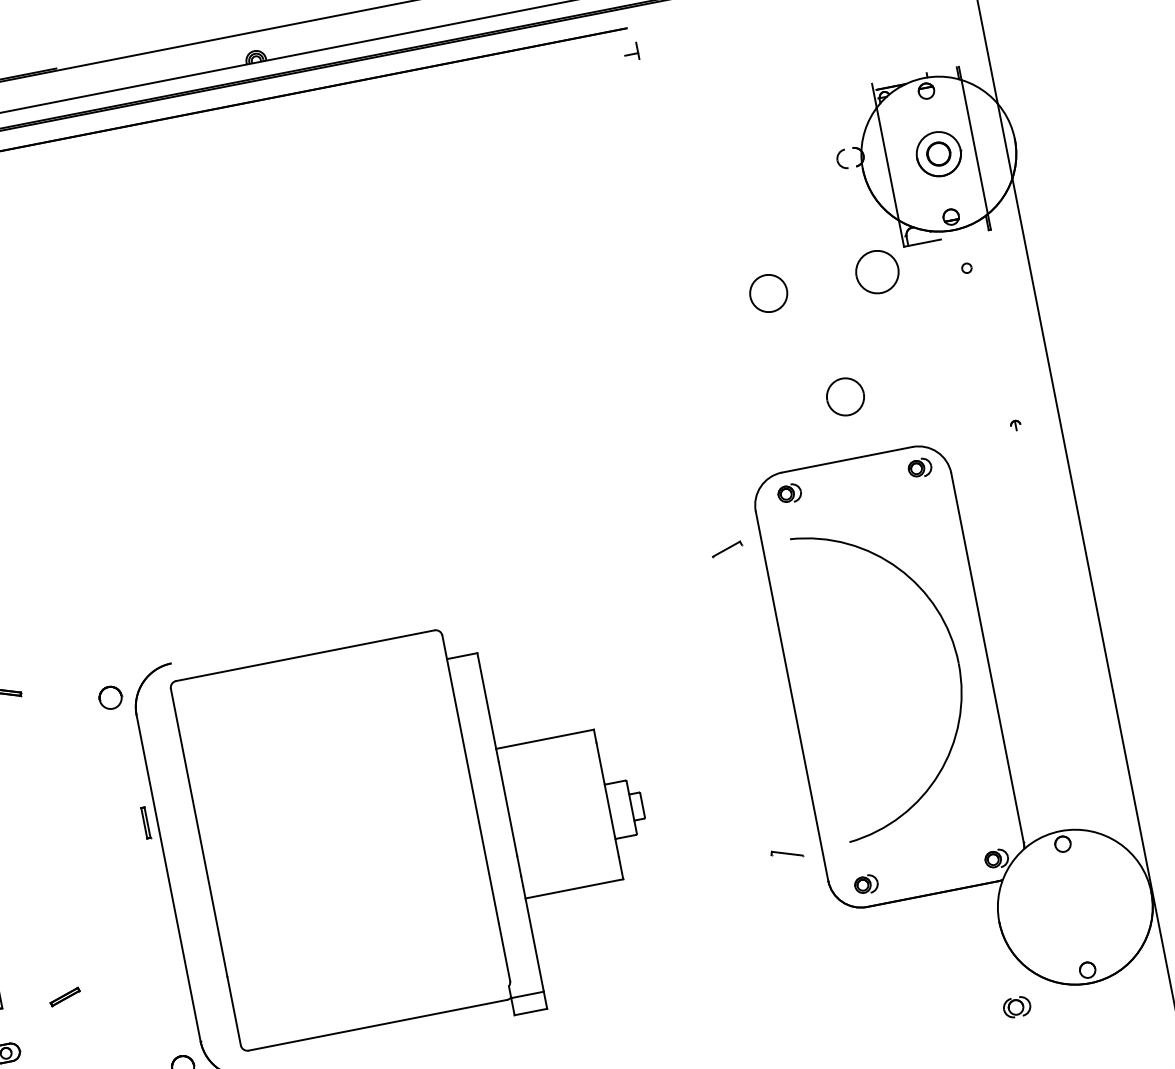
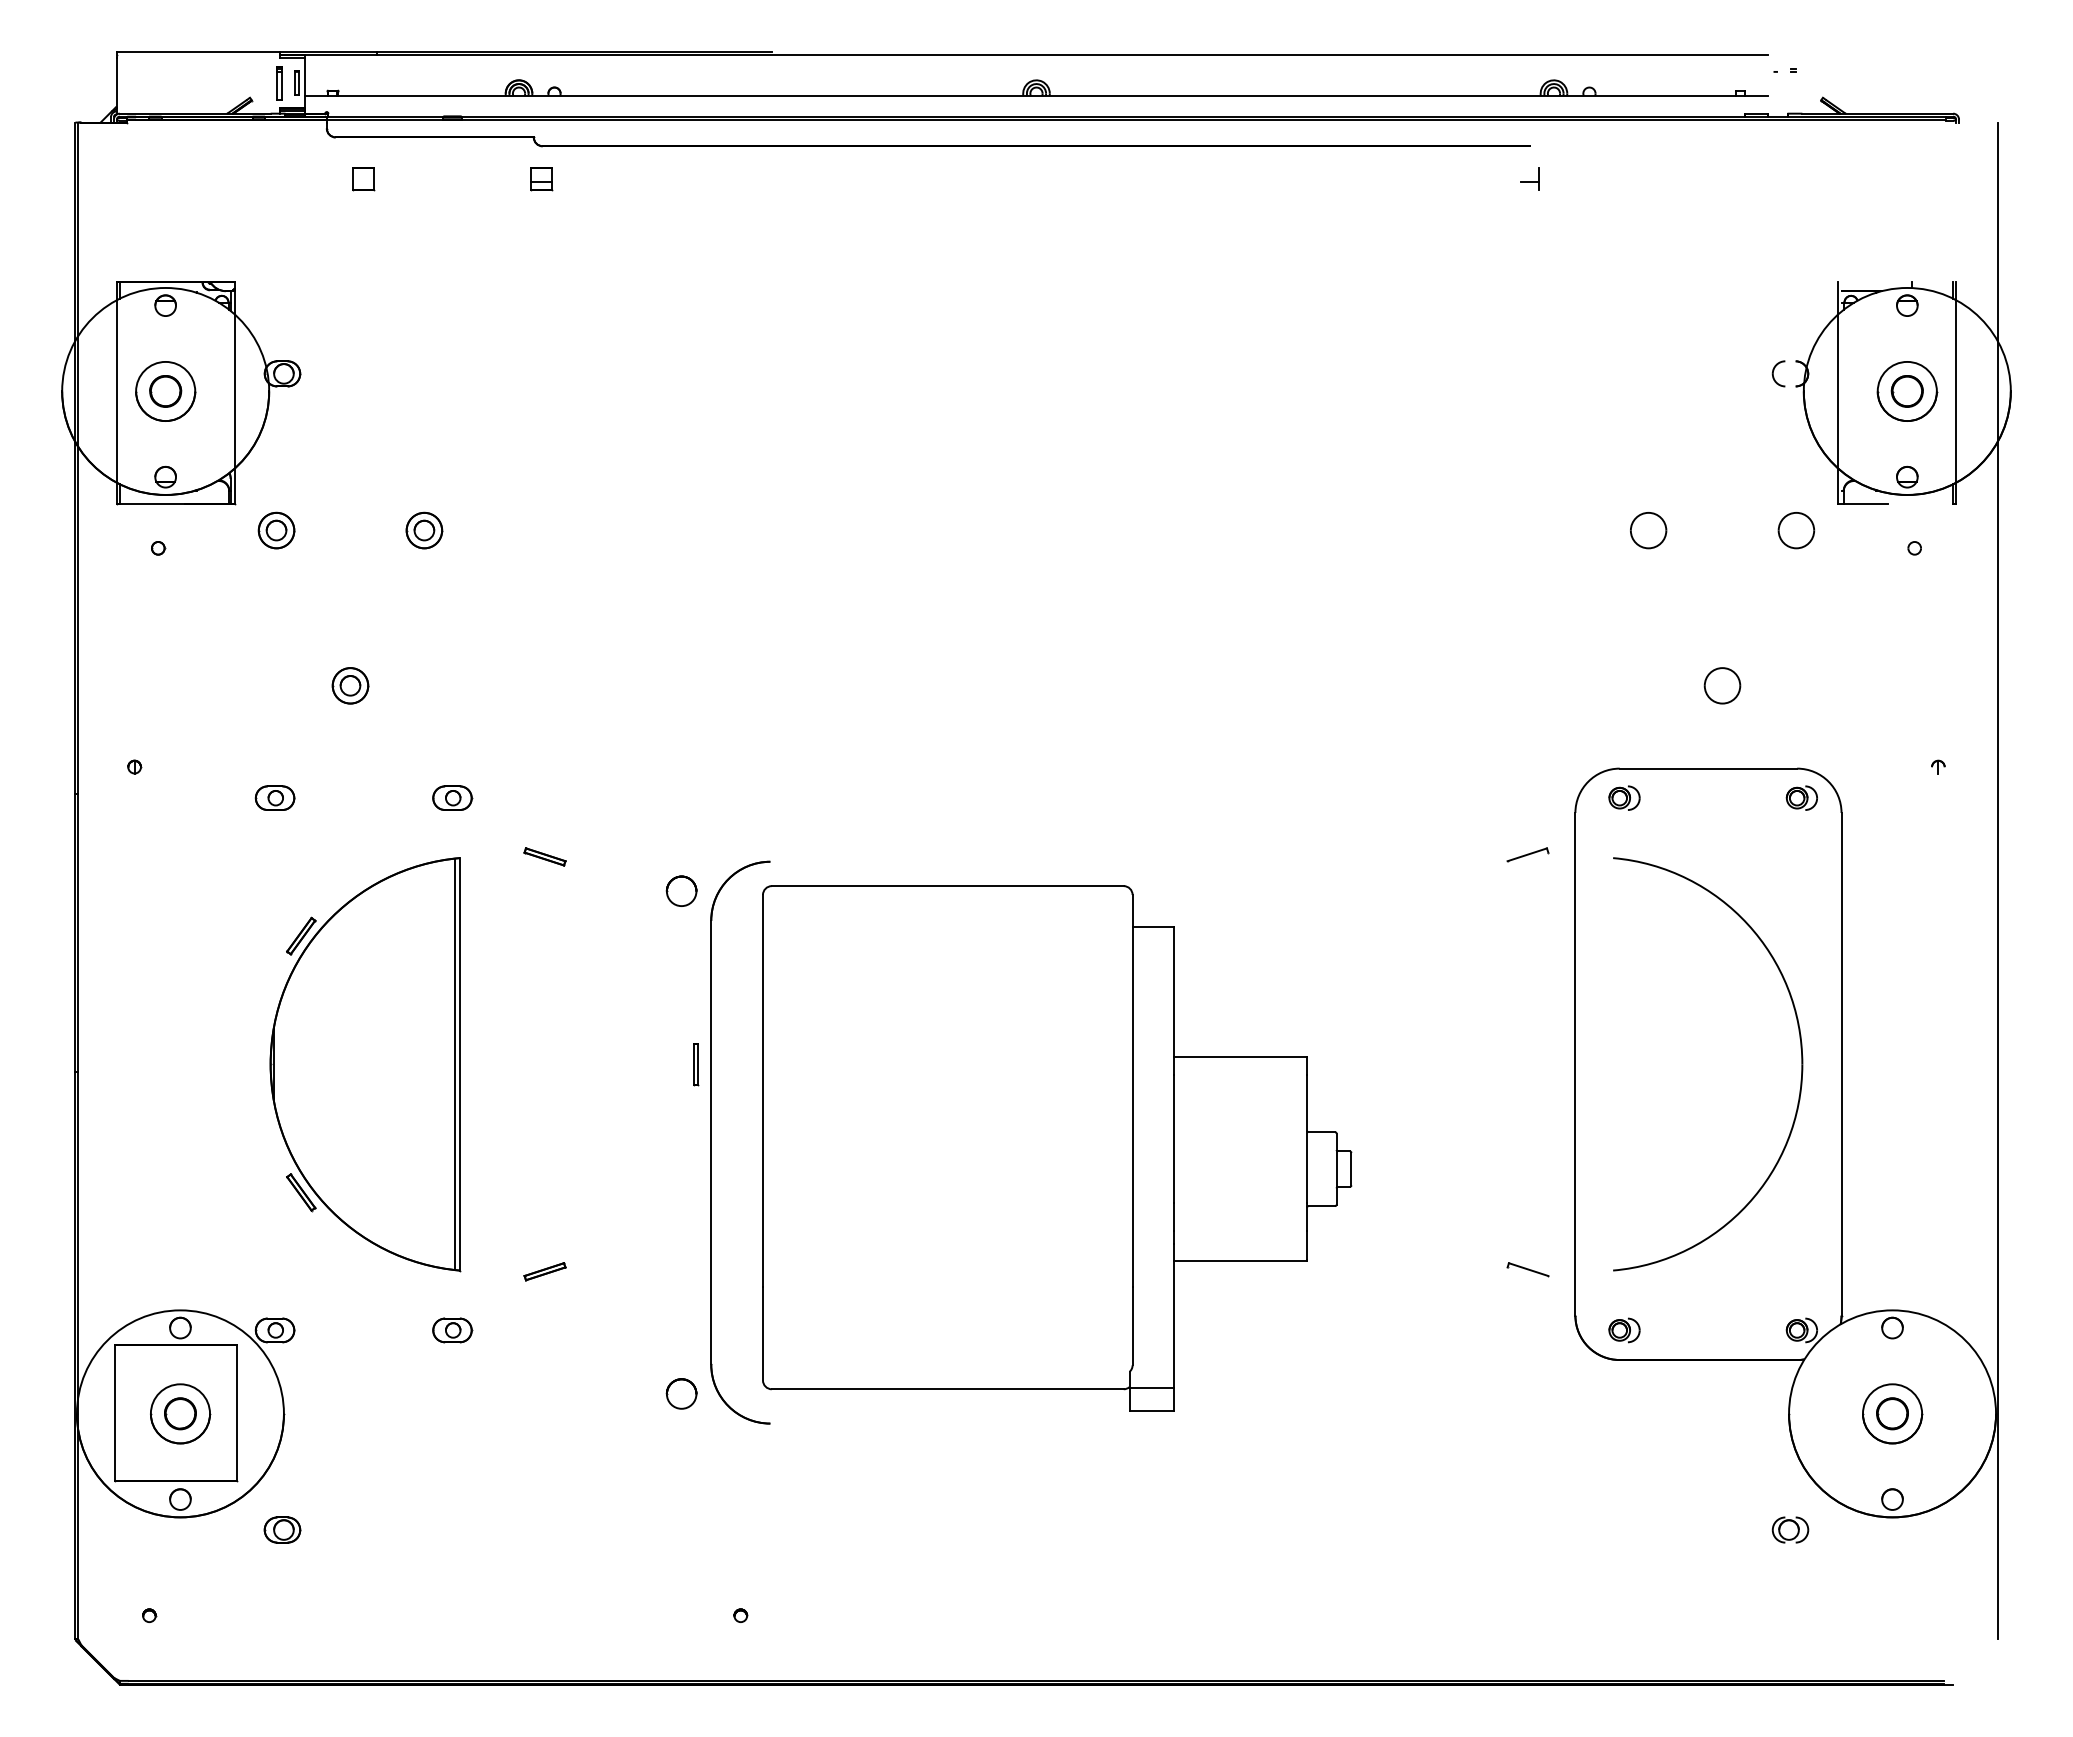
part: (877, 272) -> (1796, 530), size x0.62
part: (768, 293) -> (1648, 530), size x0.71
part: (845, 396) -> (1722, 685), size x0.71
part: (1075, 906) -> (1892, 1413), added

